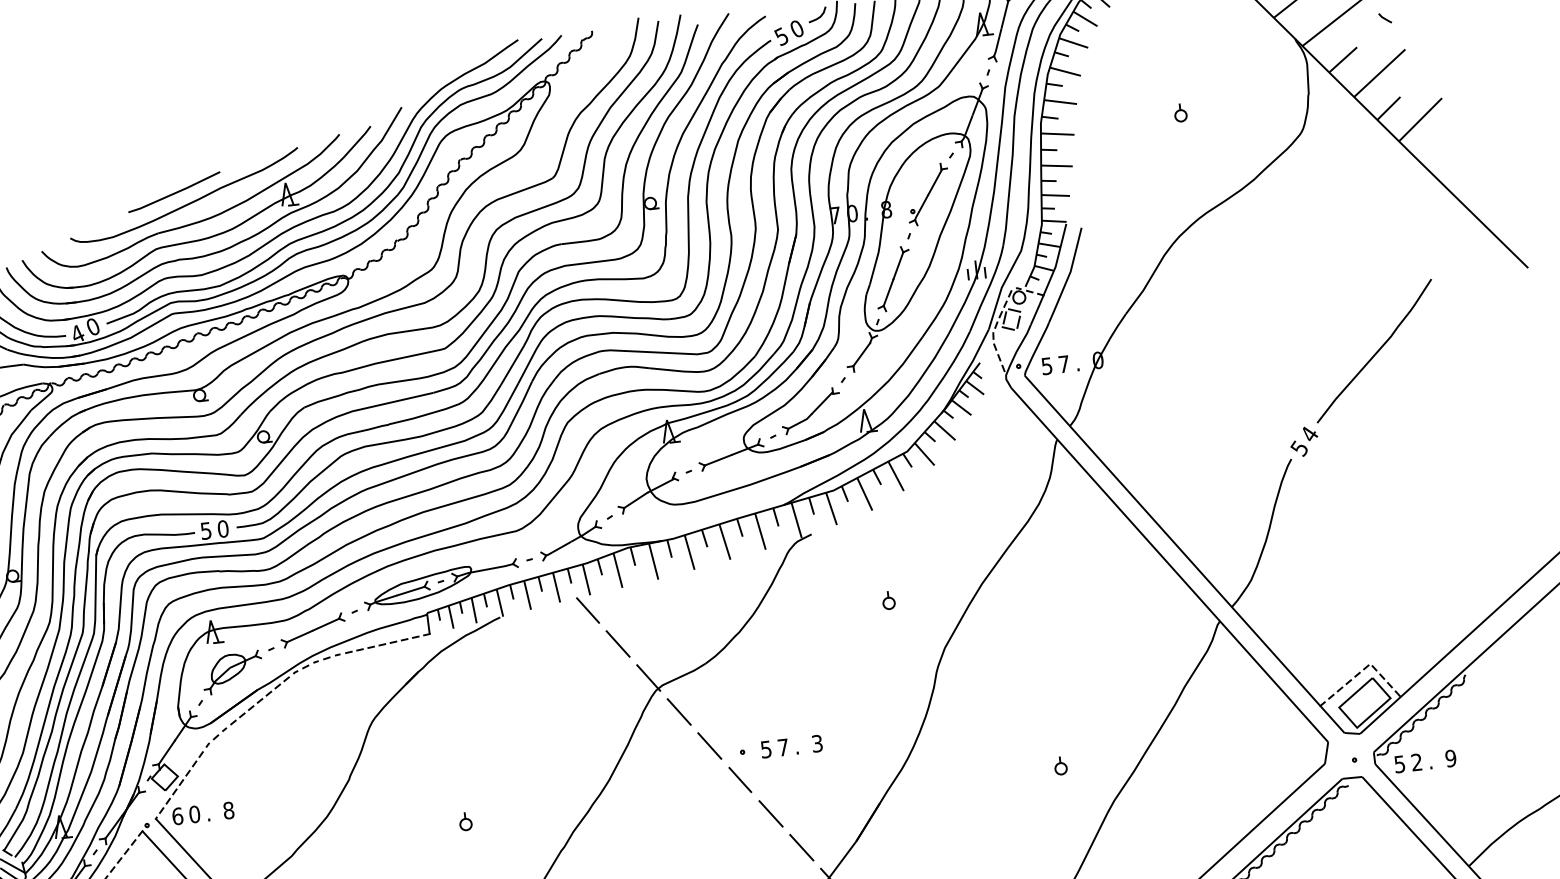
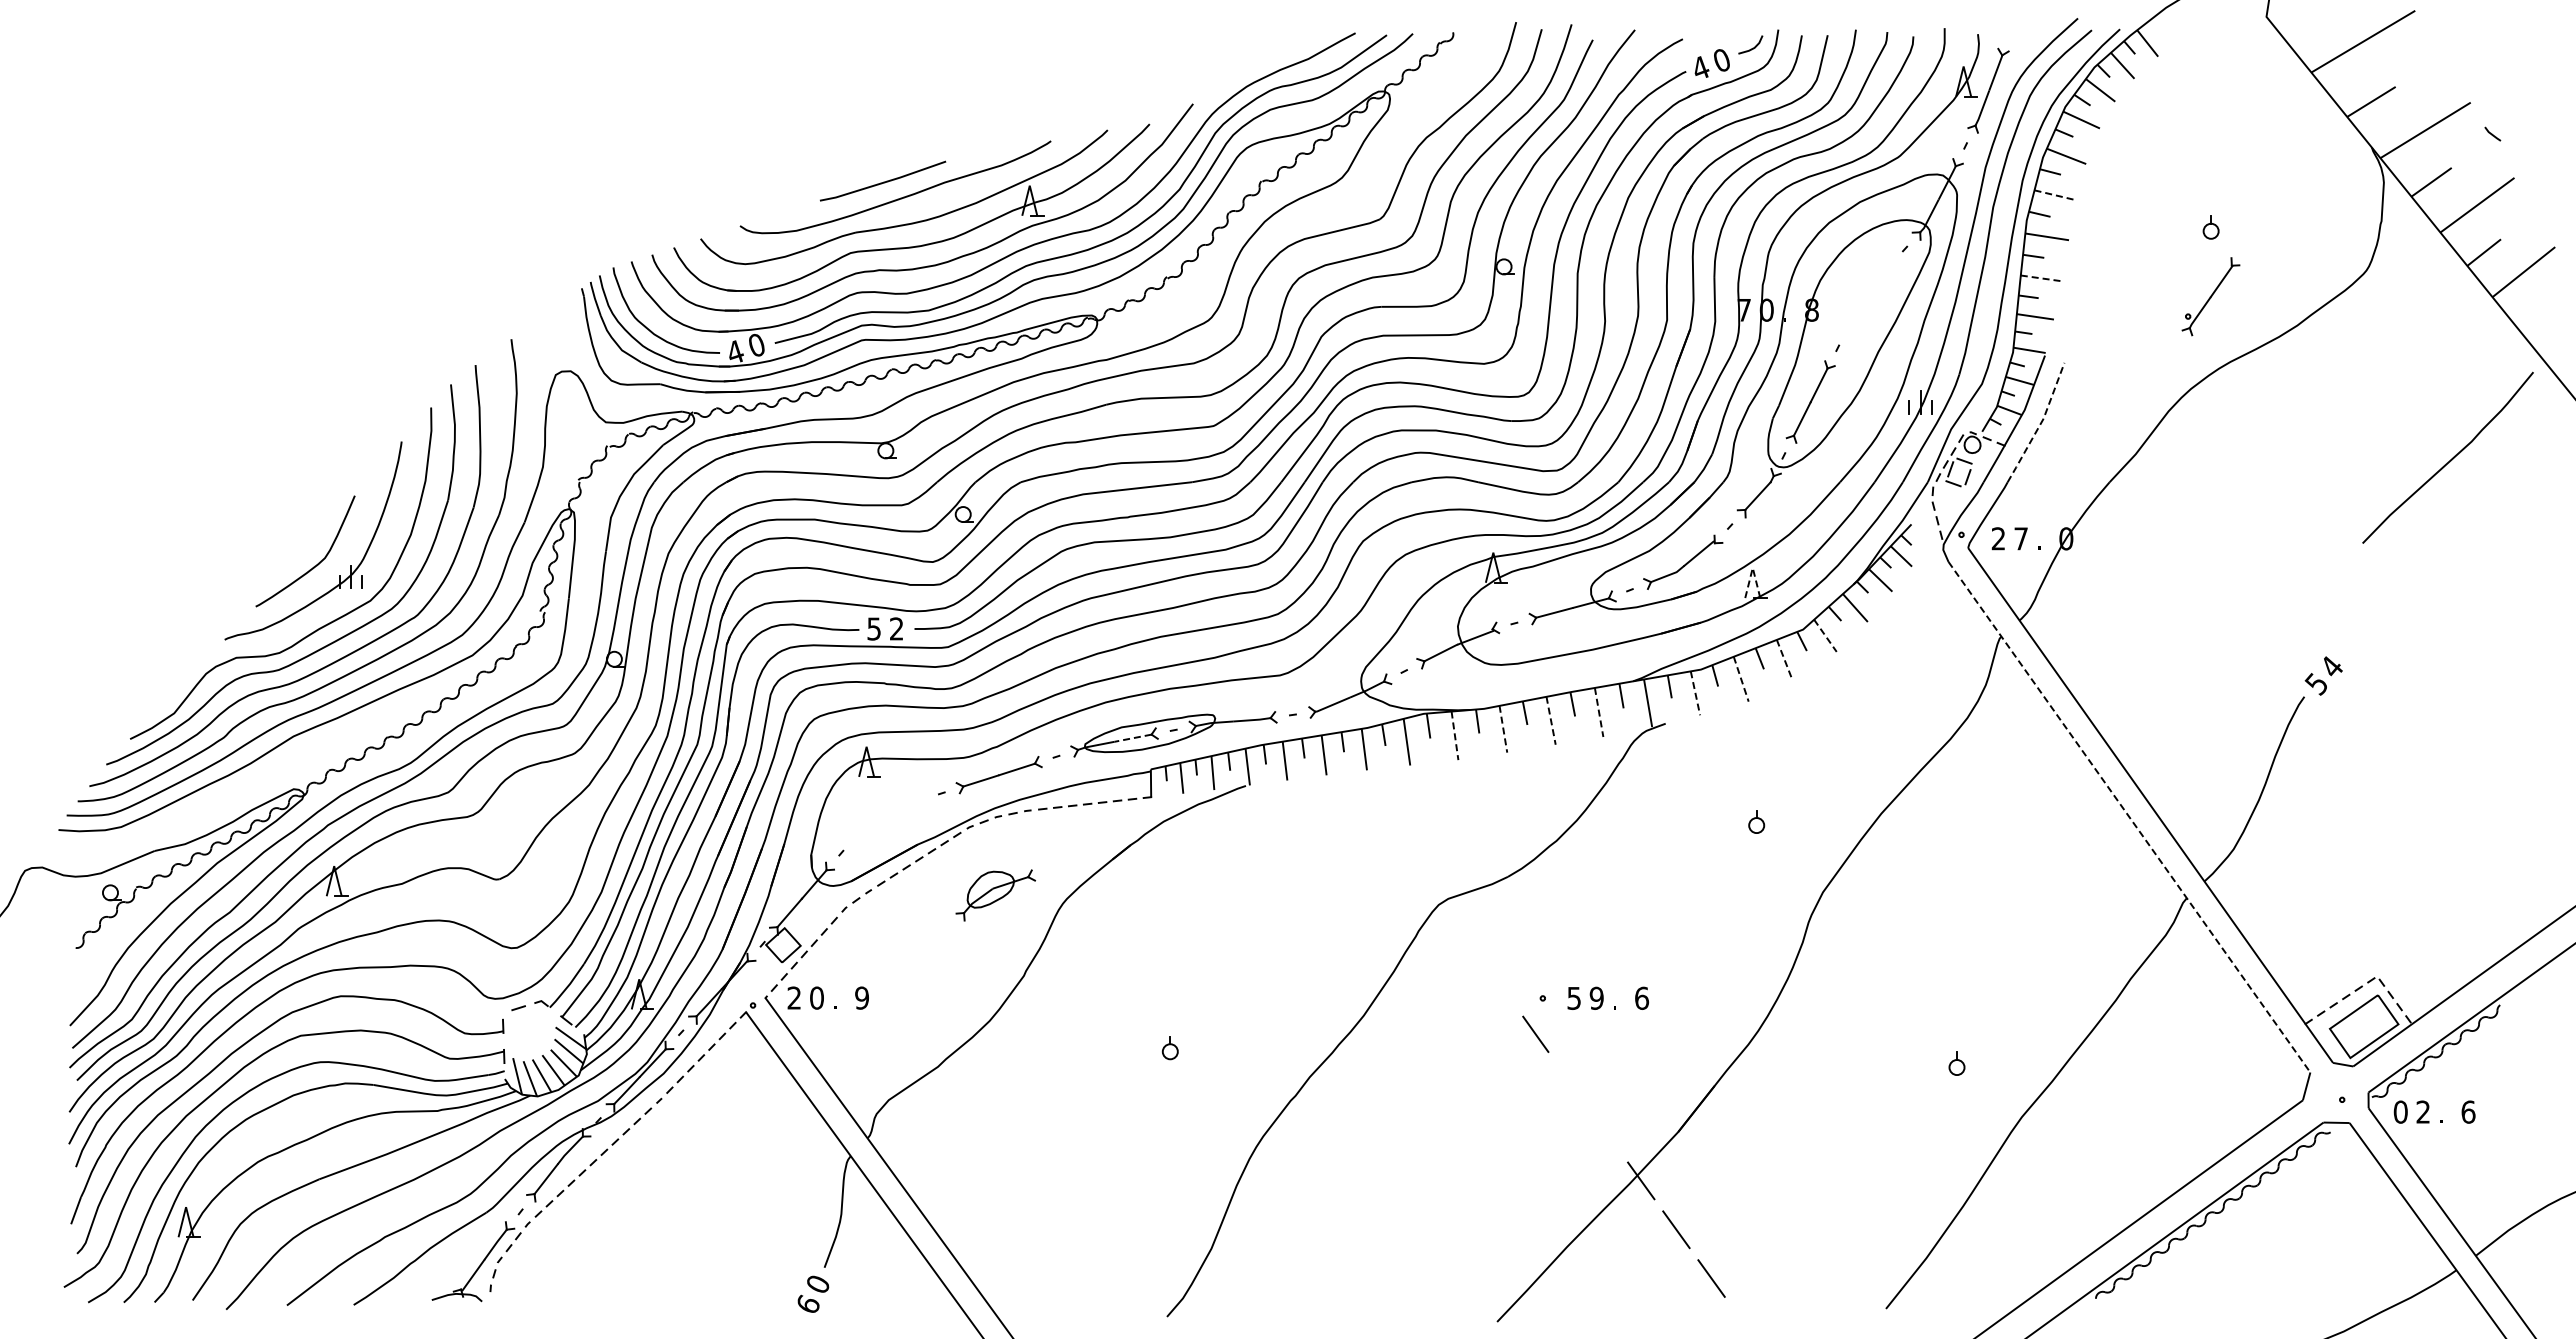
text: (781, 36) -> (1700, 68), 5 -> 4
line: (1060, 102) -> (2055, 195), solid -> dashed
line: (1057, 166) -> (2041, 278), solid -> dashed
part: (928, 194) -> (2210, 296), moved
line: (1068, 276) -> (2040, 424), solid -> dashed
curve: (1376, 352) -> (2450, 459), moved
text: (1046, 366) -> (1997, 538), 5 -> 2
line: (863, 409) -> (1752, 567), solid -> dashed
line: (924, 454) -> (1825, 635), solid -> dashed
line: (895, 476) -> (1784, 660), solid -> dashed
line: (865, 494) -> (1741, 679), solid -> dashed
line: (831, 509) -> (1695, 693), solid -> dashed
text: (222, 528) -> (896, 628), 0 -> 2
line: (760, 531) -> (1599, 712), solid -> dashed
line: (725, 542) -> (1551, 721), solid -> dashed
line: (689, 552) -> (1503, 729), solid -> dashed
line: (653, 561) -> (1454, 735), solid -> dashed
line: (1169, 565) -> (2129, 817), solid -> dashed
line: (411, 591) -> (1133, 738), solid -> dashed
line: (587, 610) -> (1361, 789), removed
line: (618, 643) -> (1396, 837), removed
part: (232, 672) -> (995, 895), moved
line: (648, 677) -> (1431, 886), removed
line: (678, 711) -> (1465, 935), removed
text: (817, 743) -> (1642, 997), 3 -> 6
line: (709, 745) -> (1500, 984), removed
text: (783, 746) -> (1596, 997), 7 -> 9
text: (1450, 758) -> (2468, 1111), 9 -> 6
text: (1399, 763) -> (2400, 1111), 5 -> 0
text: (229, 810) -> (862, 997), 8 -> 9
line: (770, 813) -> (1570, 1082), removed
text: (177, 815) -> (794, 997), 6 -> 2
line: (801, 847) -> (1605, 1131), removed

